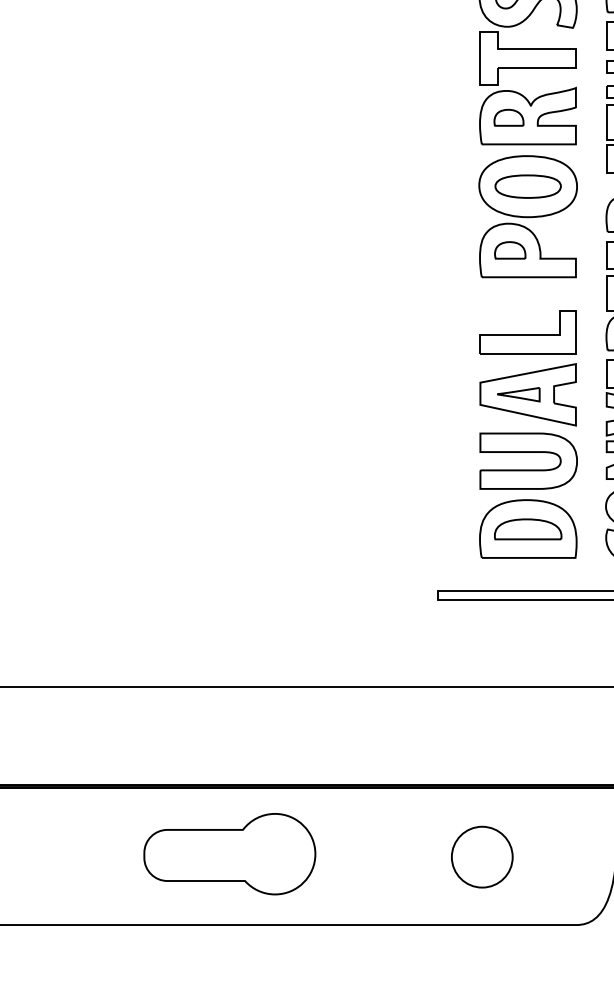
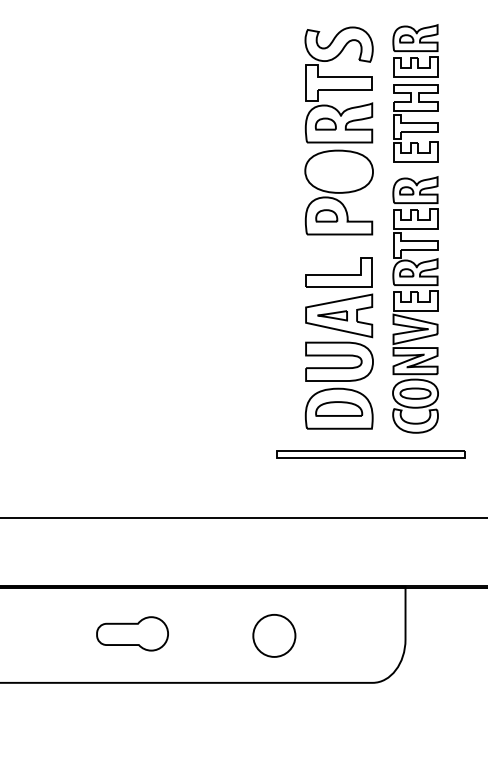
part: (527, 186) -> (338, 171), removed
part: (229, 853) -> (132, 633), size x0.6
part: (482, 856) -> (274, 635), moved

